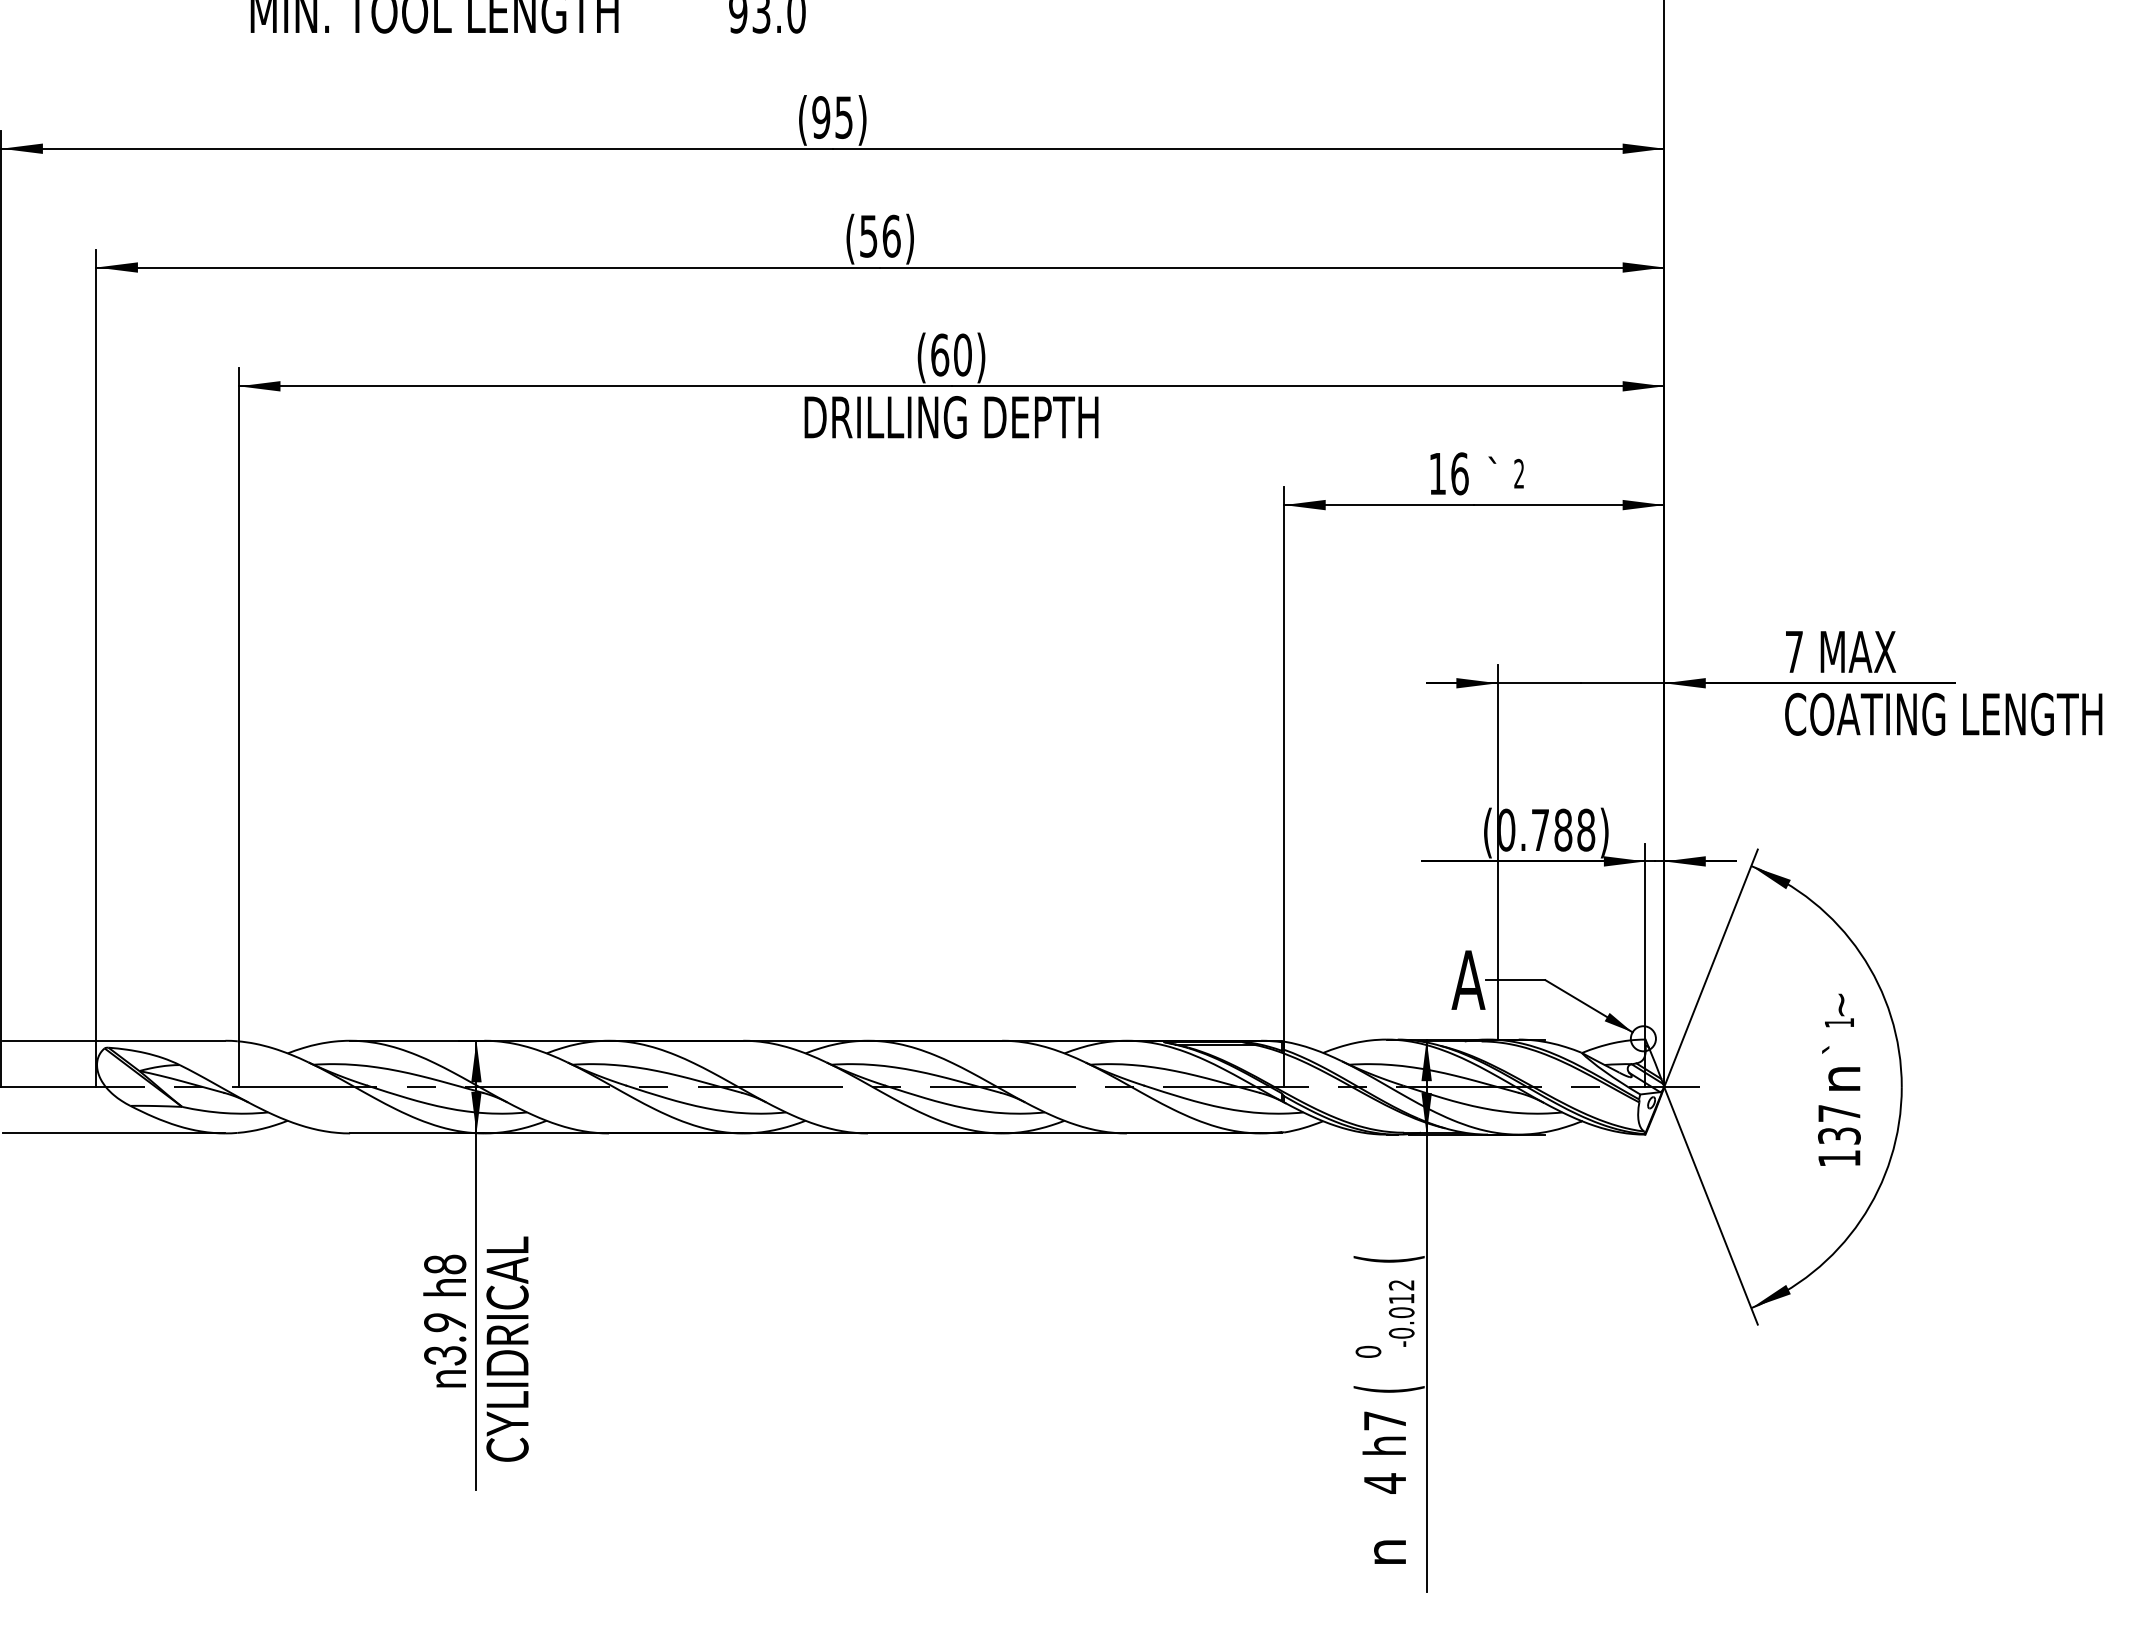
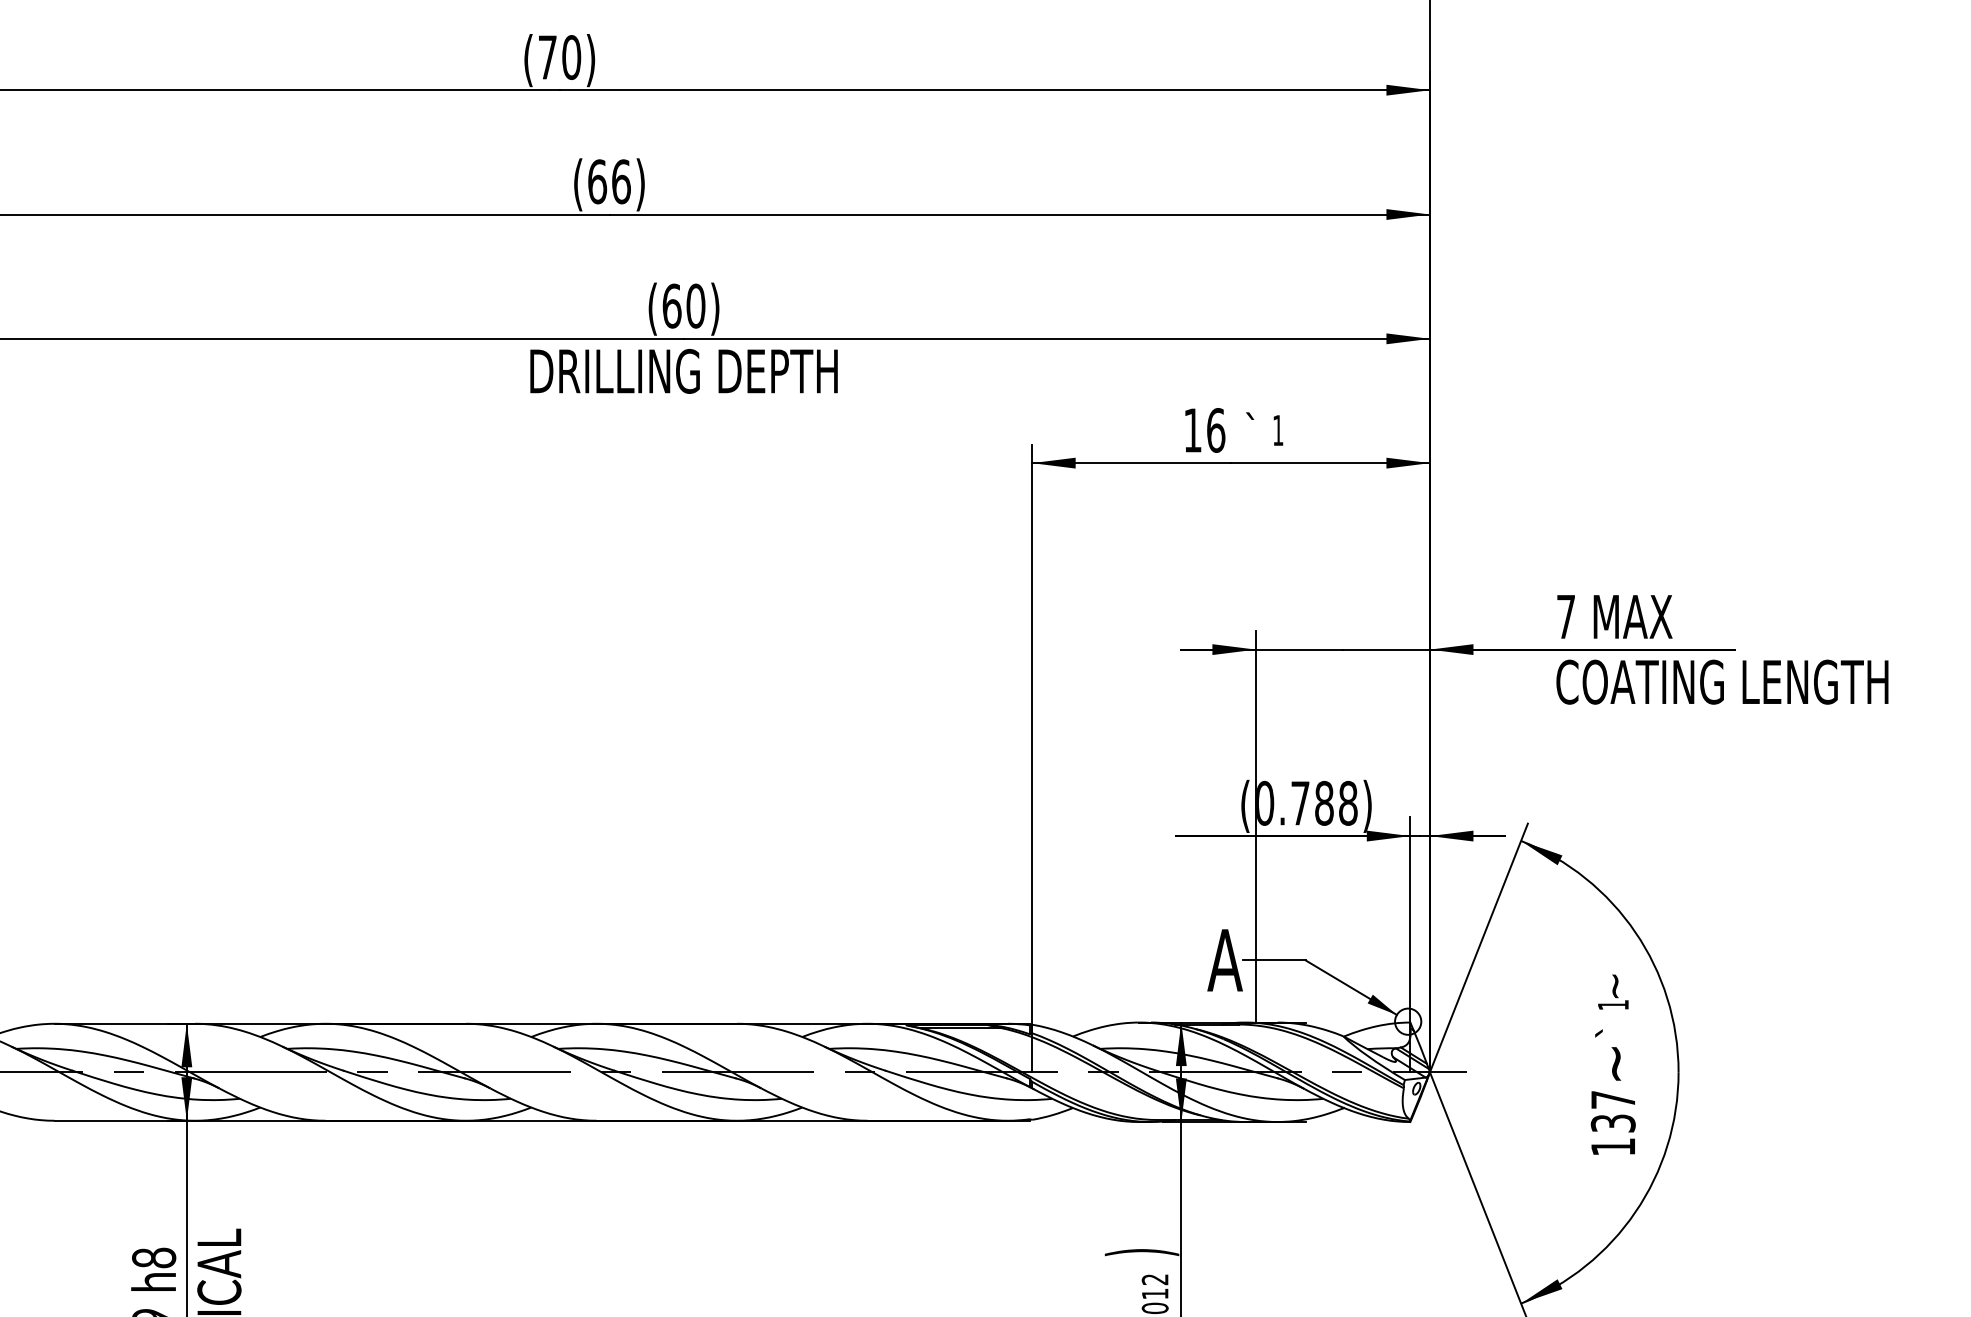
text: (832, 117) -> (559, 57), (95) -> (70)
text: (868, 235) -> (597, 180), (56) -> (66)
text: (1518, 473) -> (1277, 430), 2 -> 1
text: (1844, 1079) -> (1618, 1064), n -> ~
text: (1388, 1259) -> (1141, 1252), ( -> )

